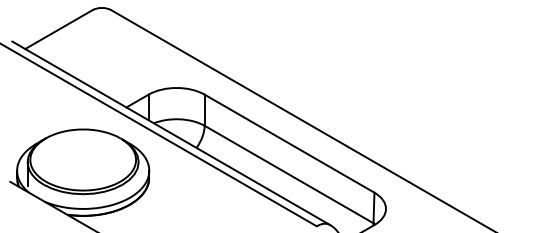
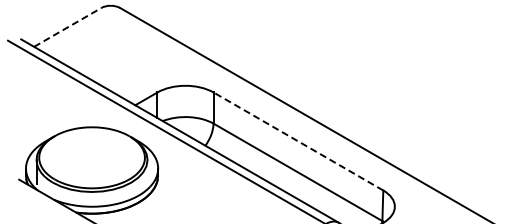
line: (58, 29) -> (67, 27), solid -> dashed
line: (289, 143) -> (298, 141), solid -> dashed

